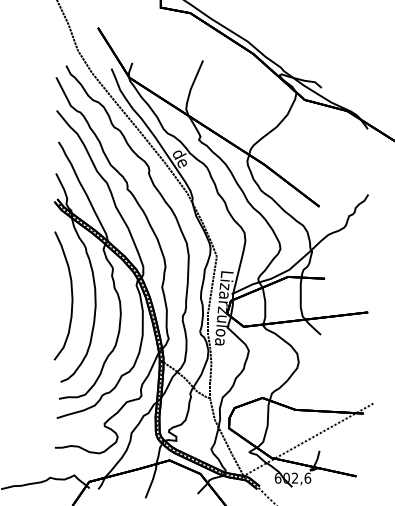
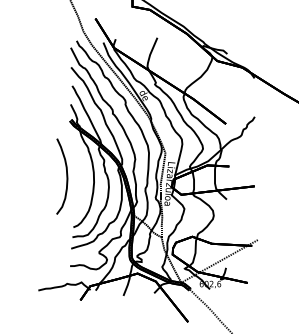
curve: (70, 295) -> (66, 176), moved

